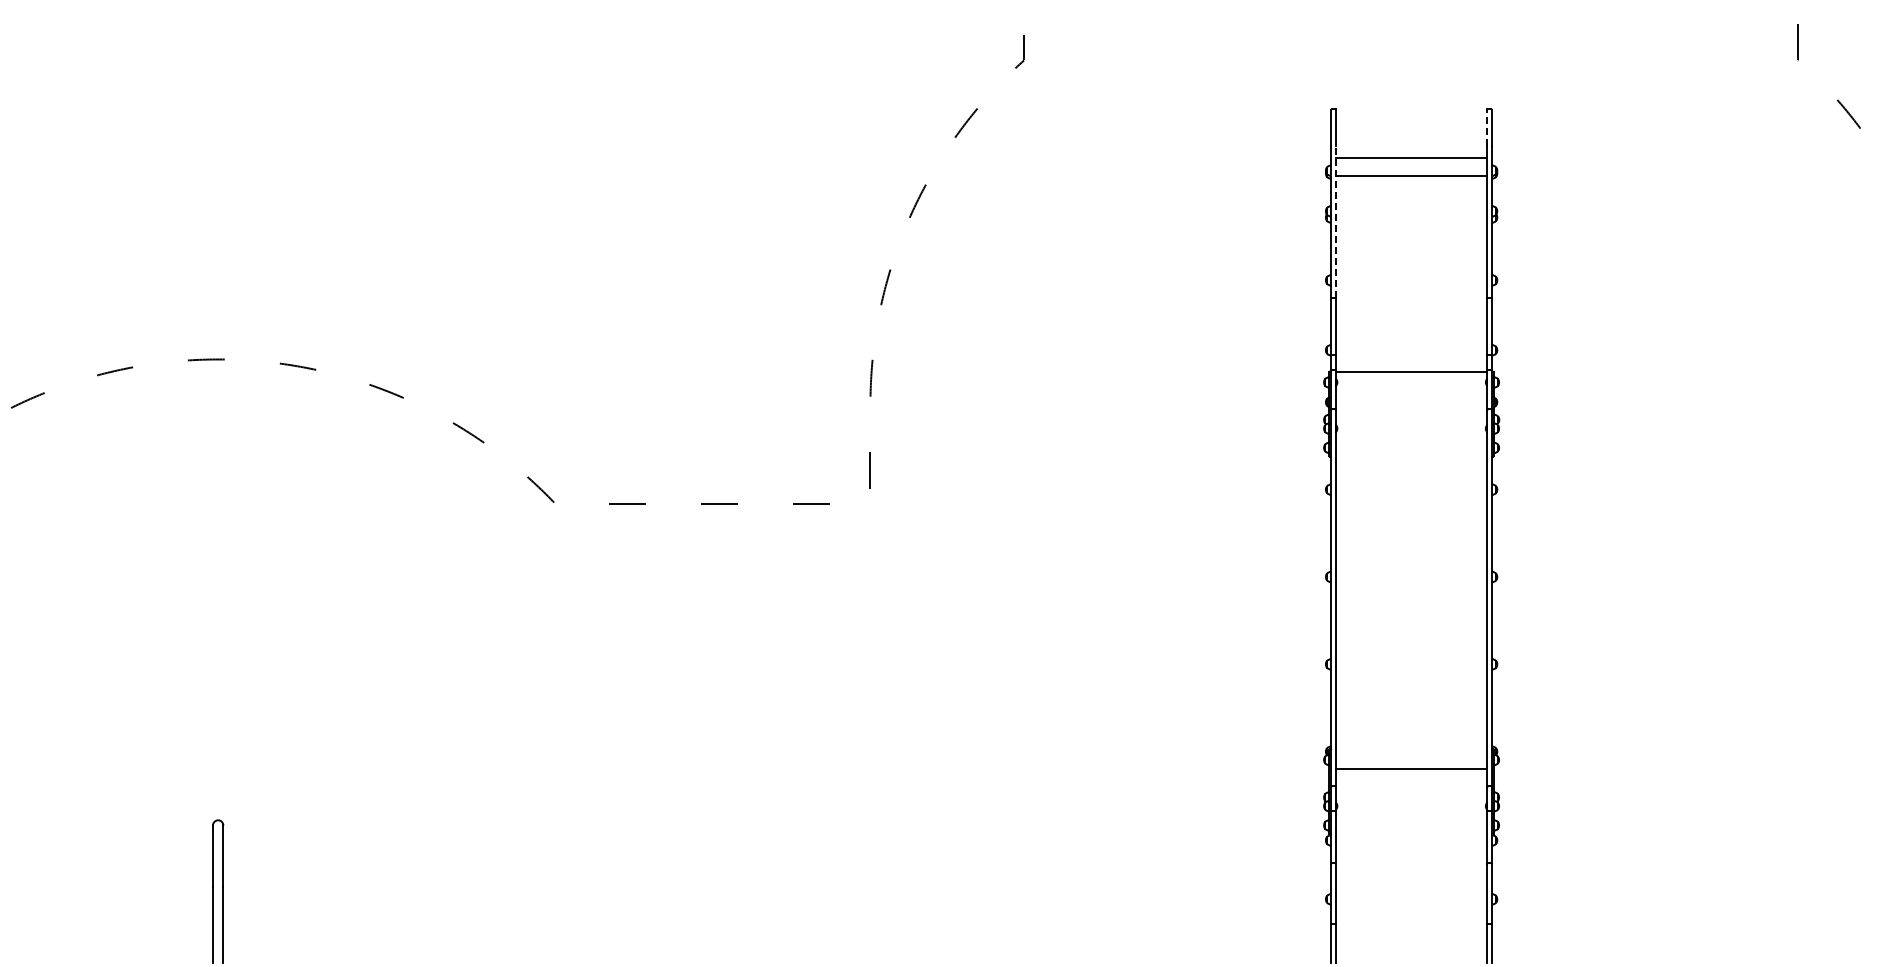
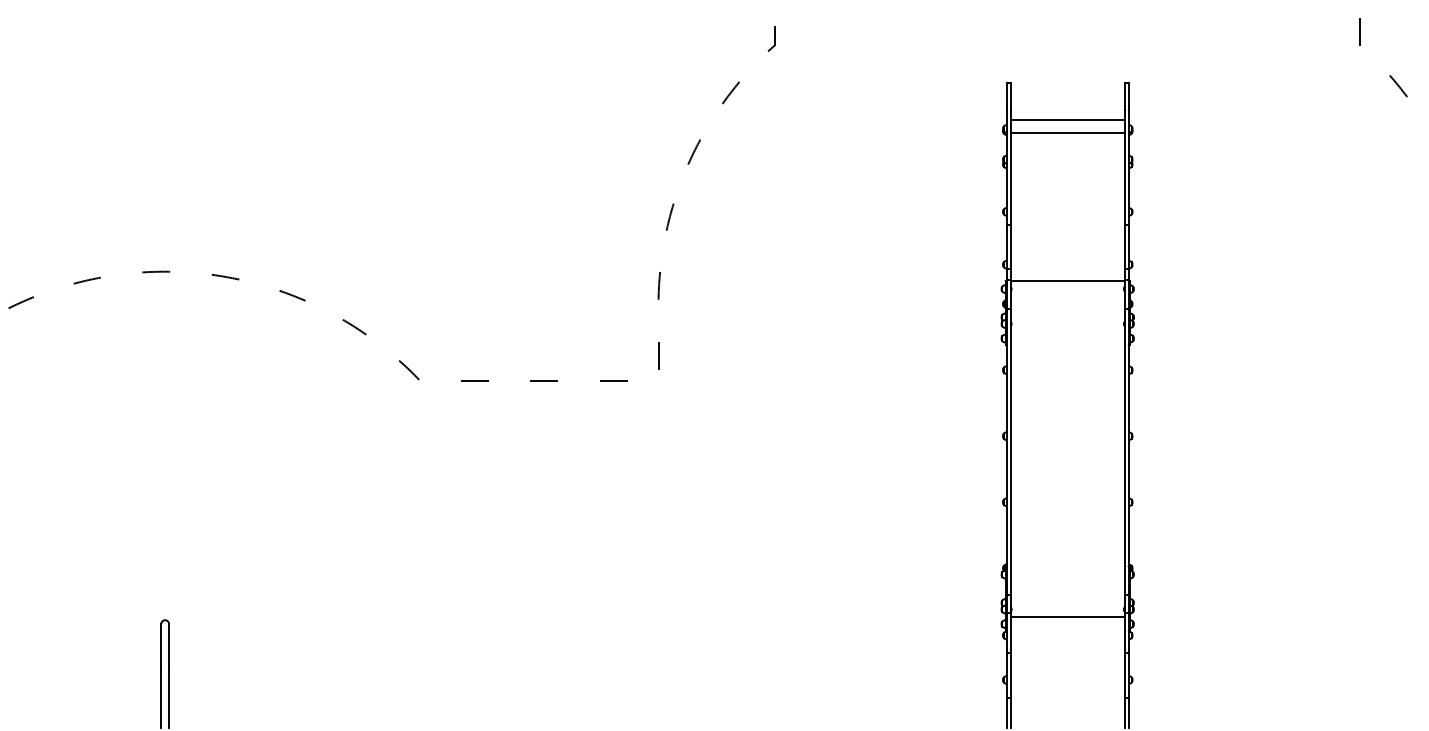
line: (1487, 126) -> (1125, 95), dashed -> solid
line: (1335, 221) -> (1010, 167), dashed -> solid
line: (1411, 769) -> (1067, 617), moved

